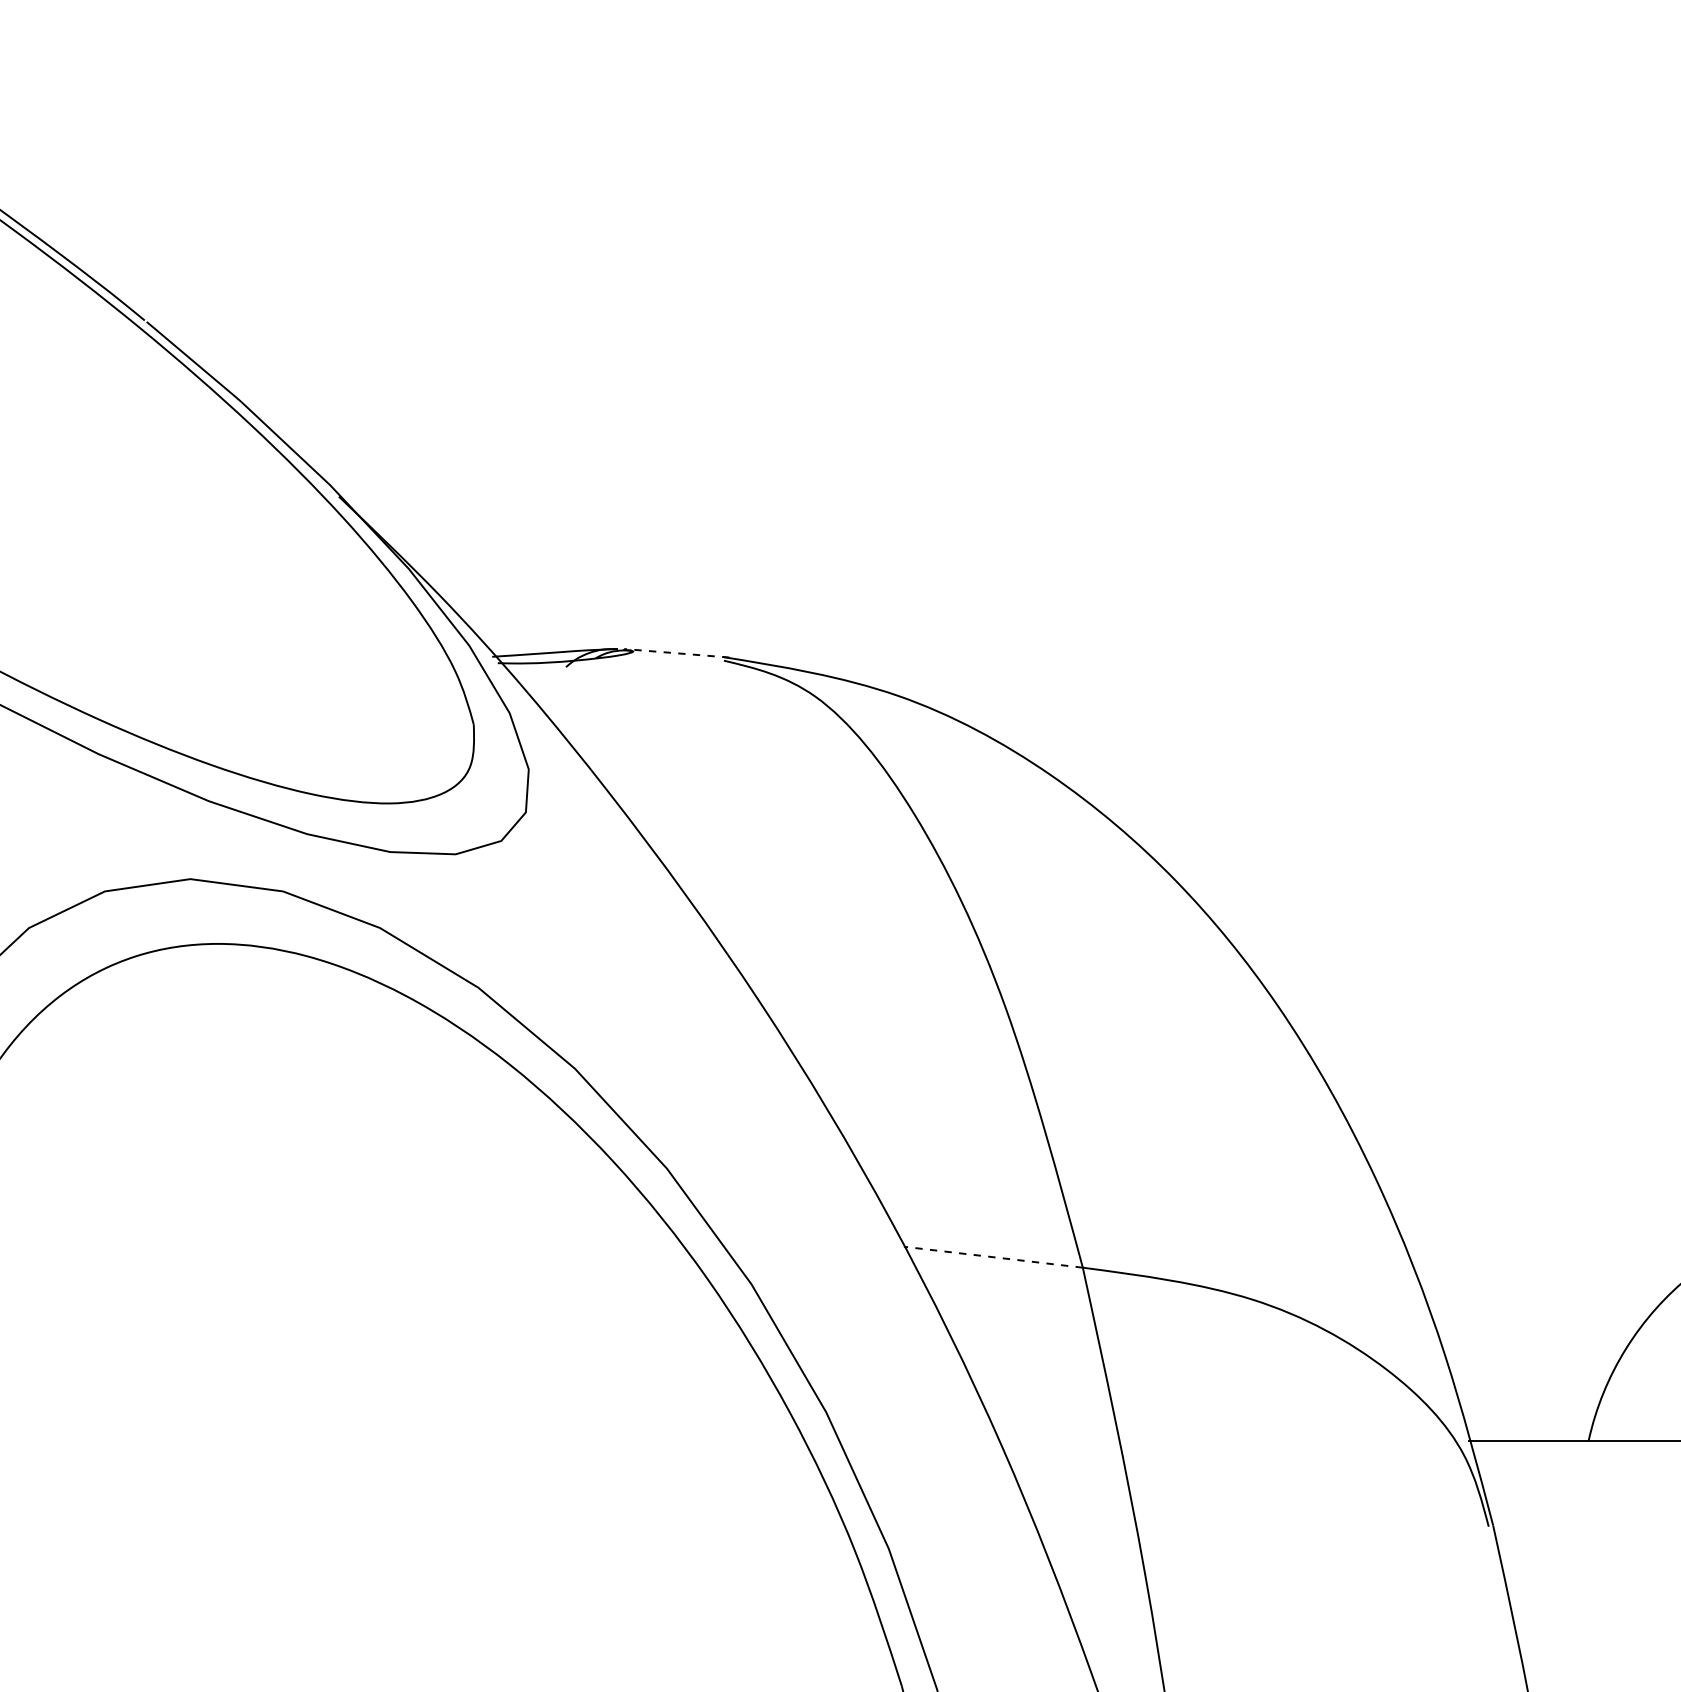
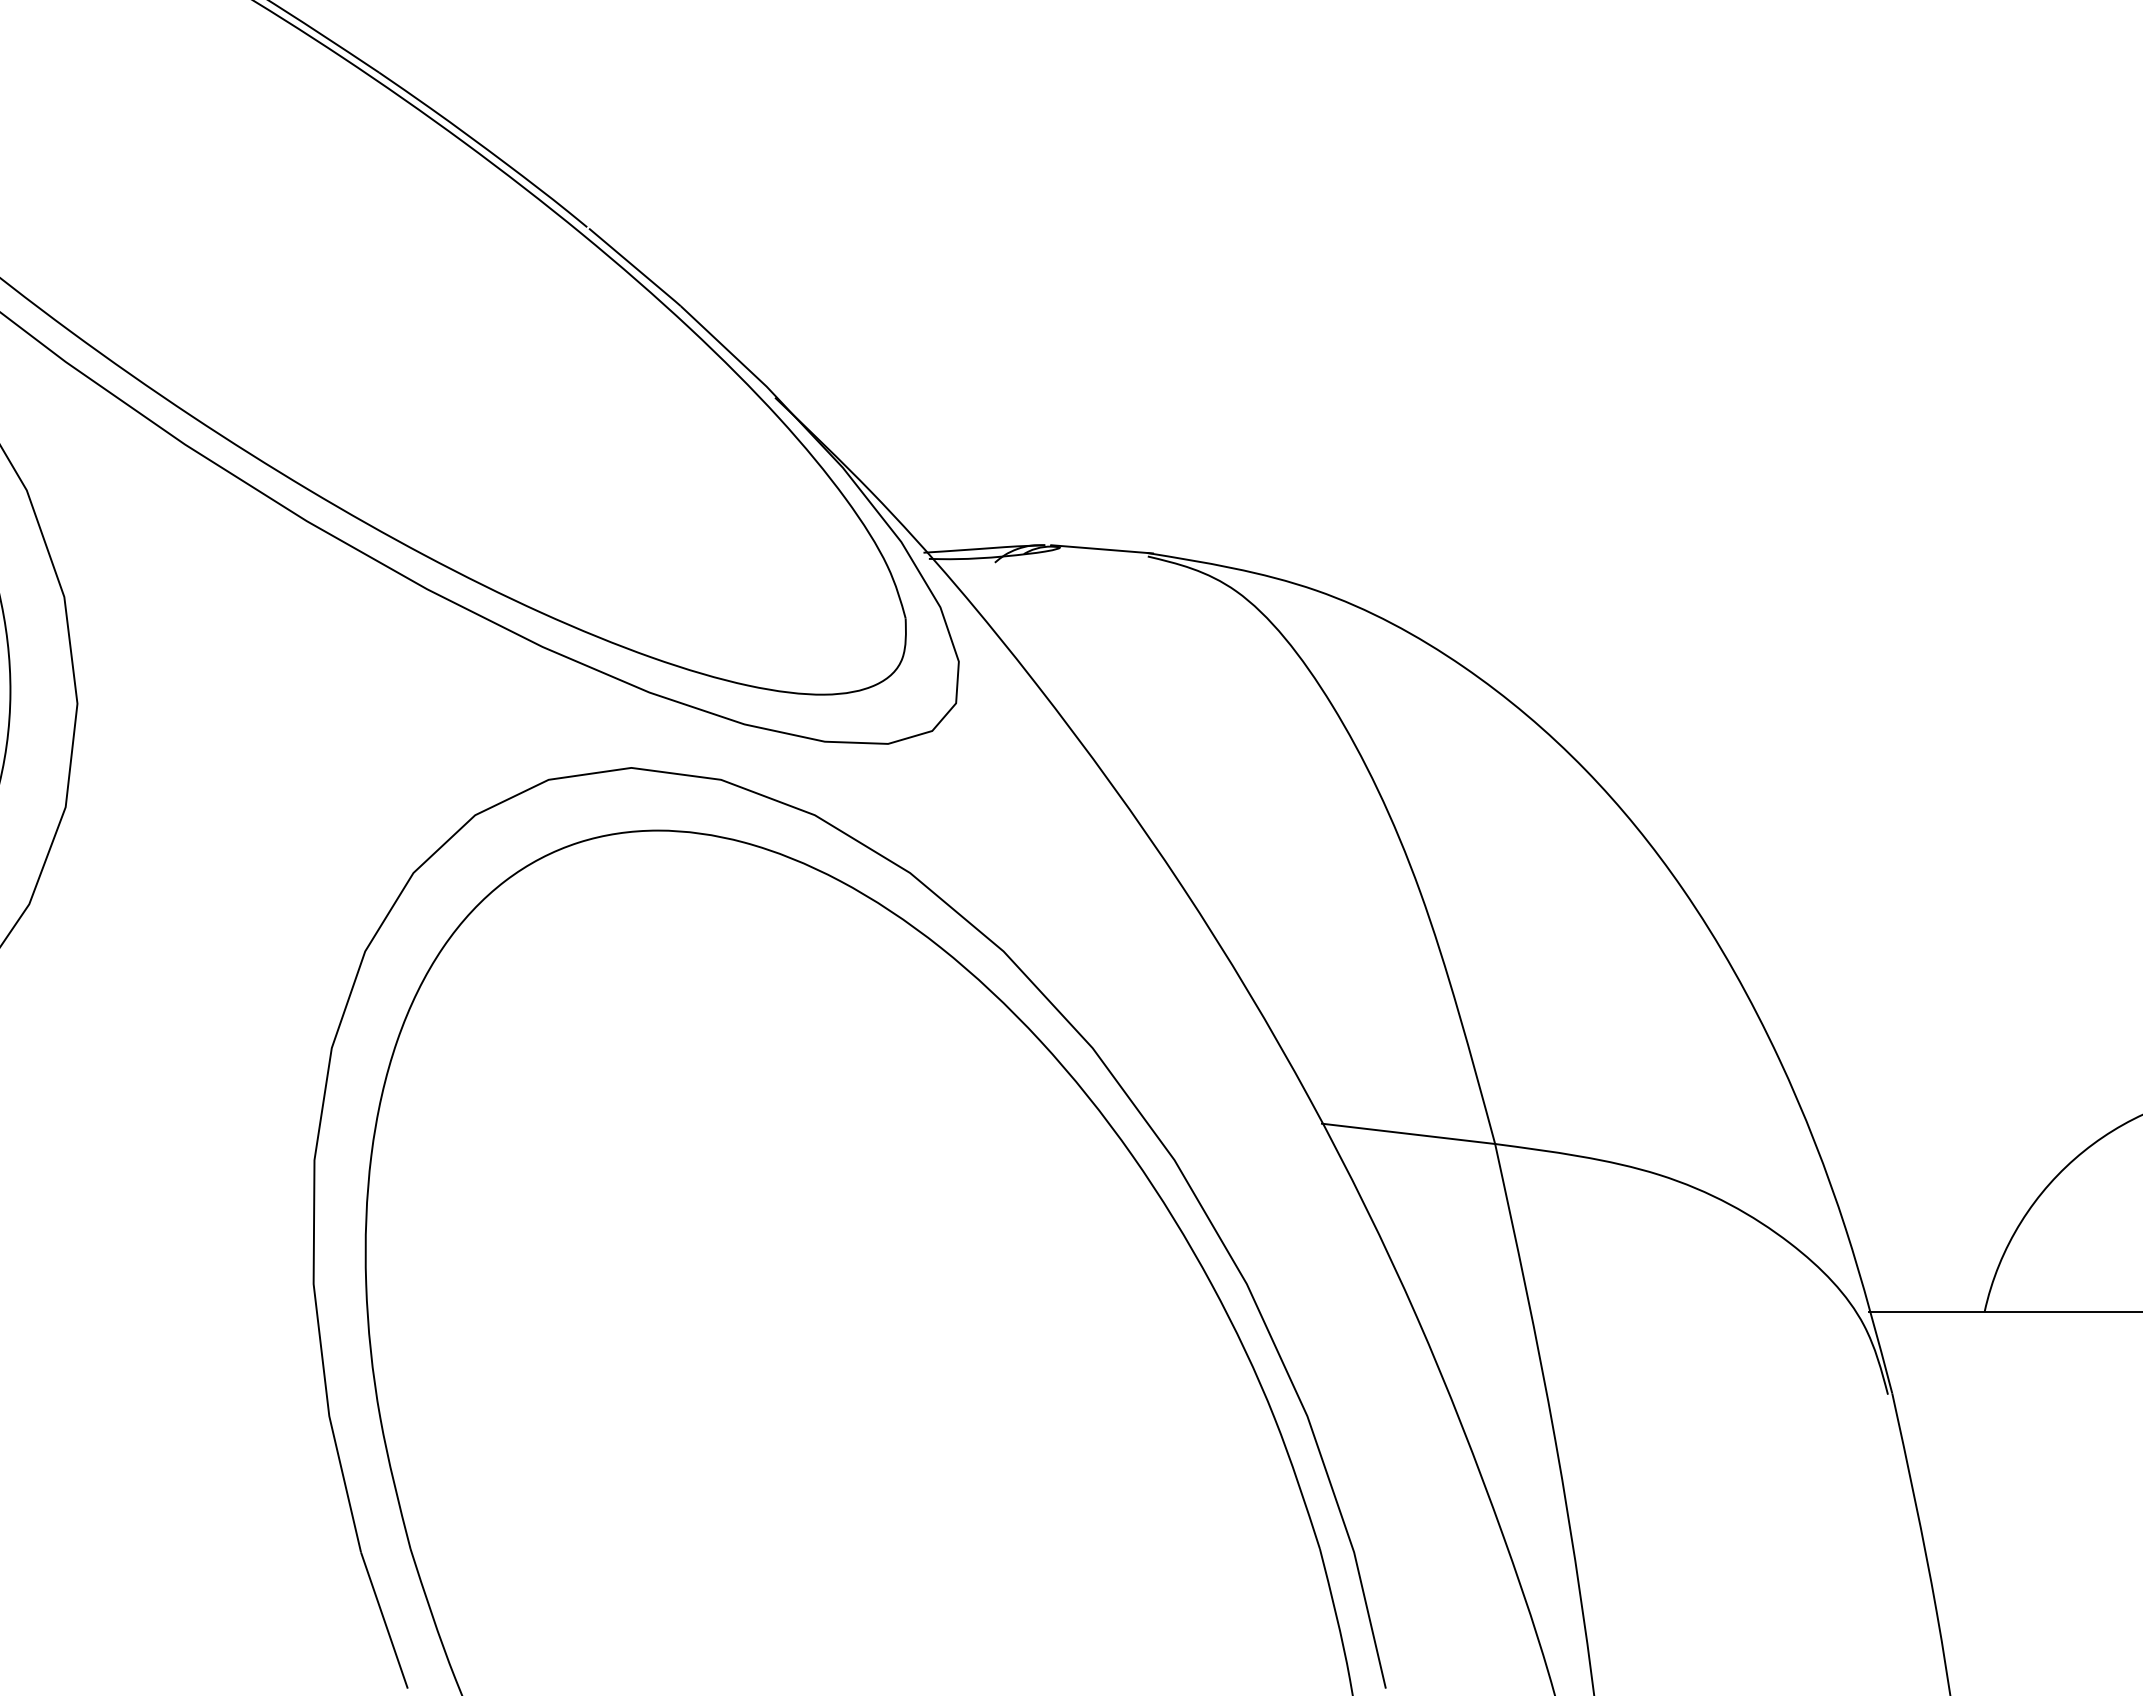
line: (676, 653) -> (1101, 549), dashed -> solid
line: (993, 1256) -> (1408, 1133), dashed -> solid

